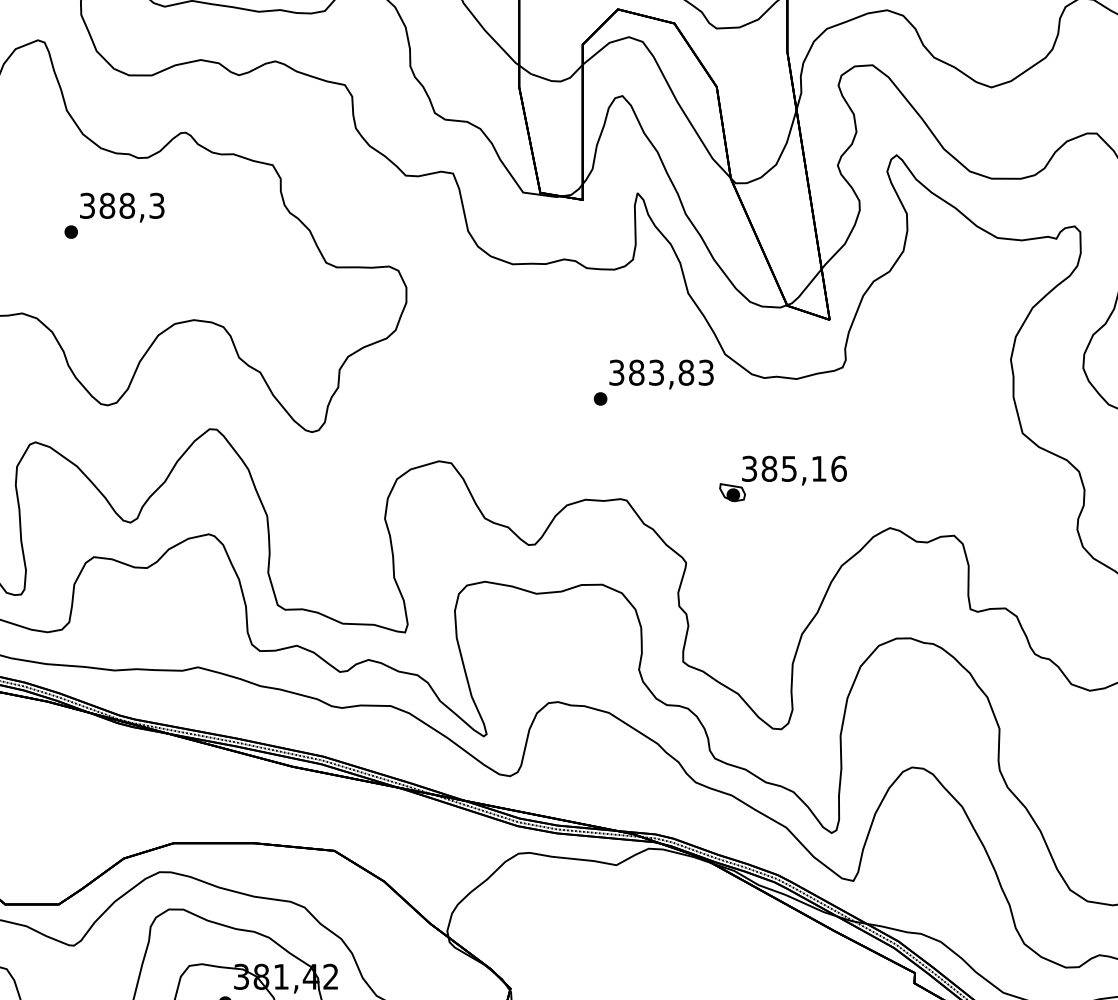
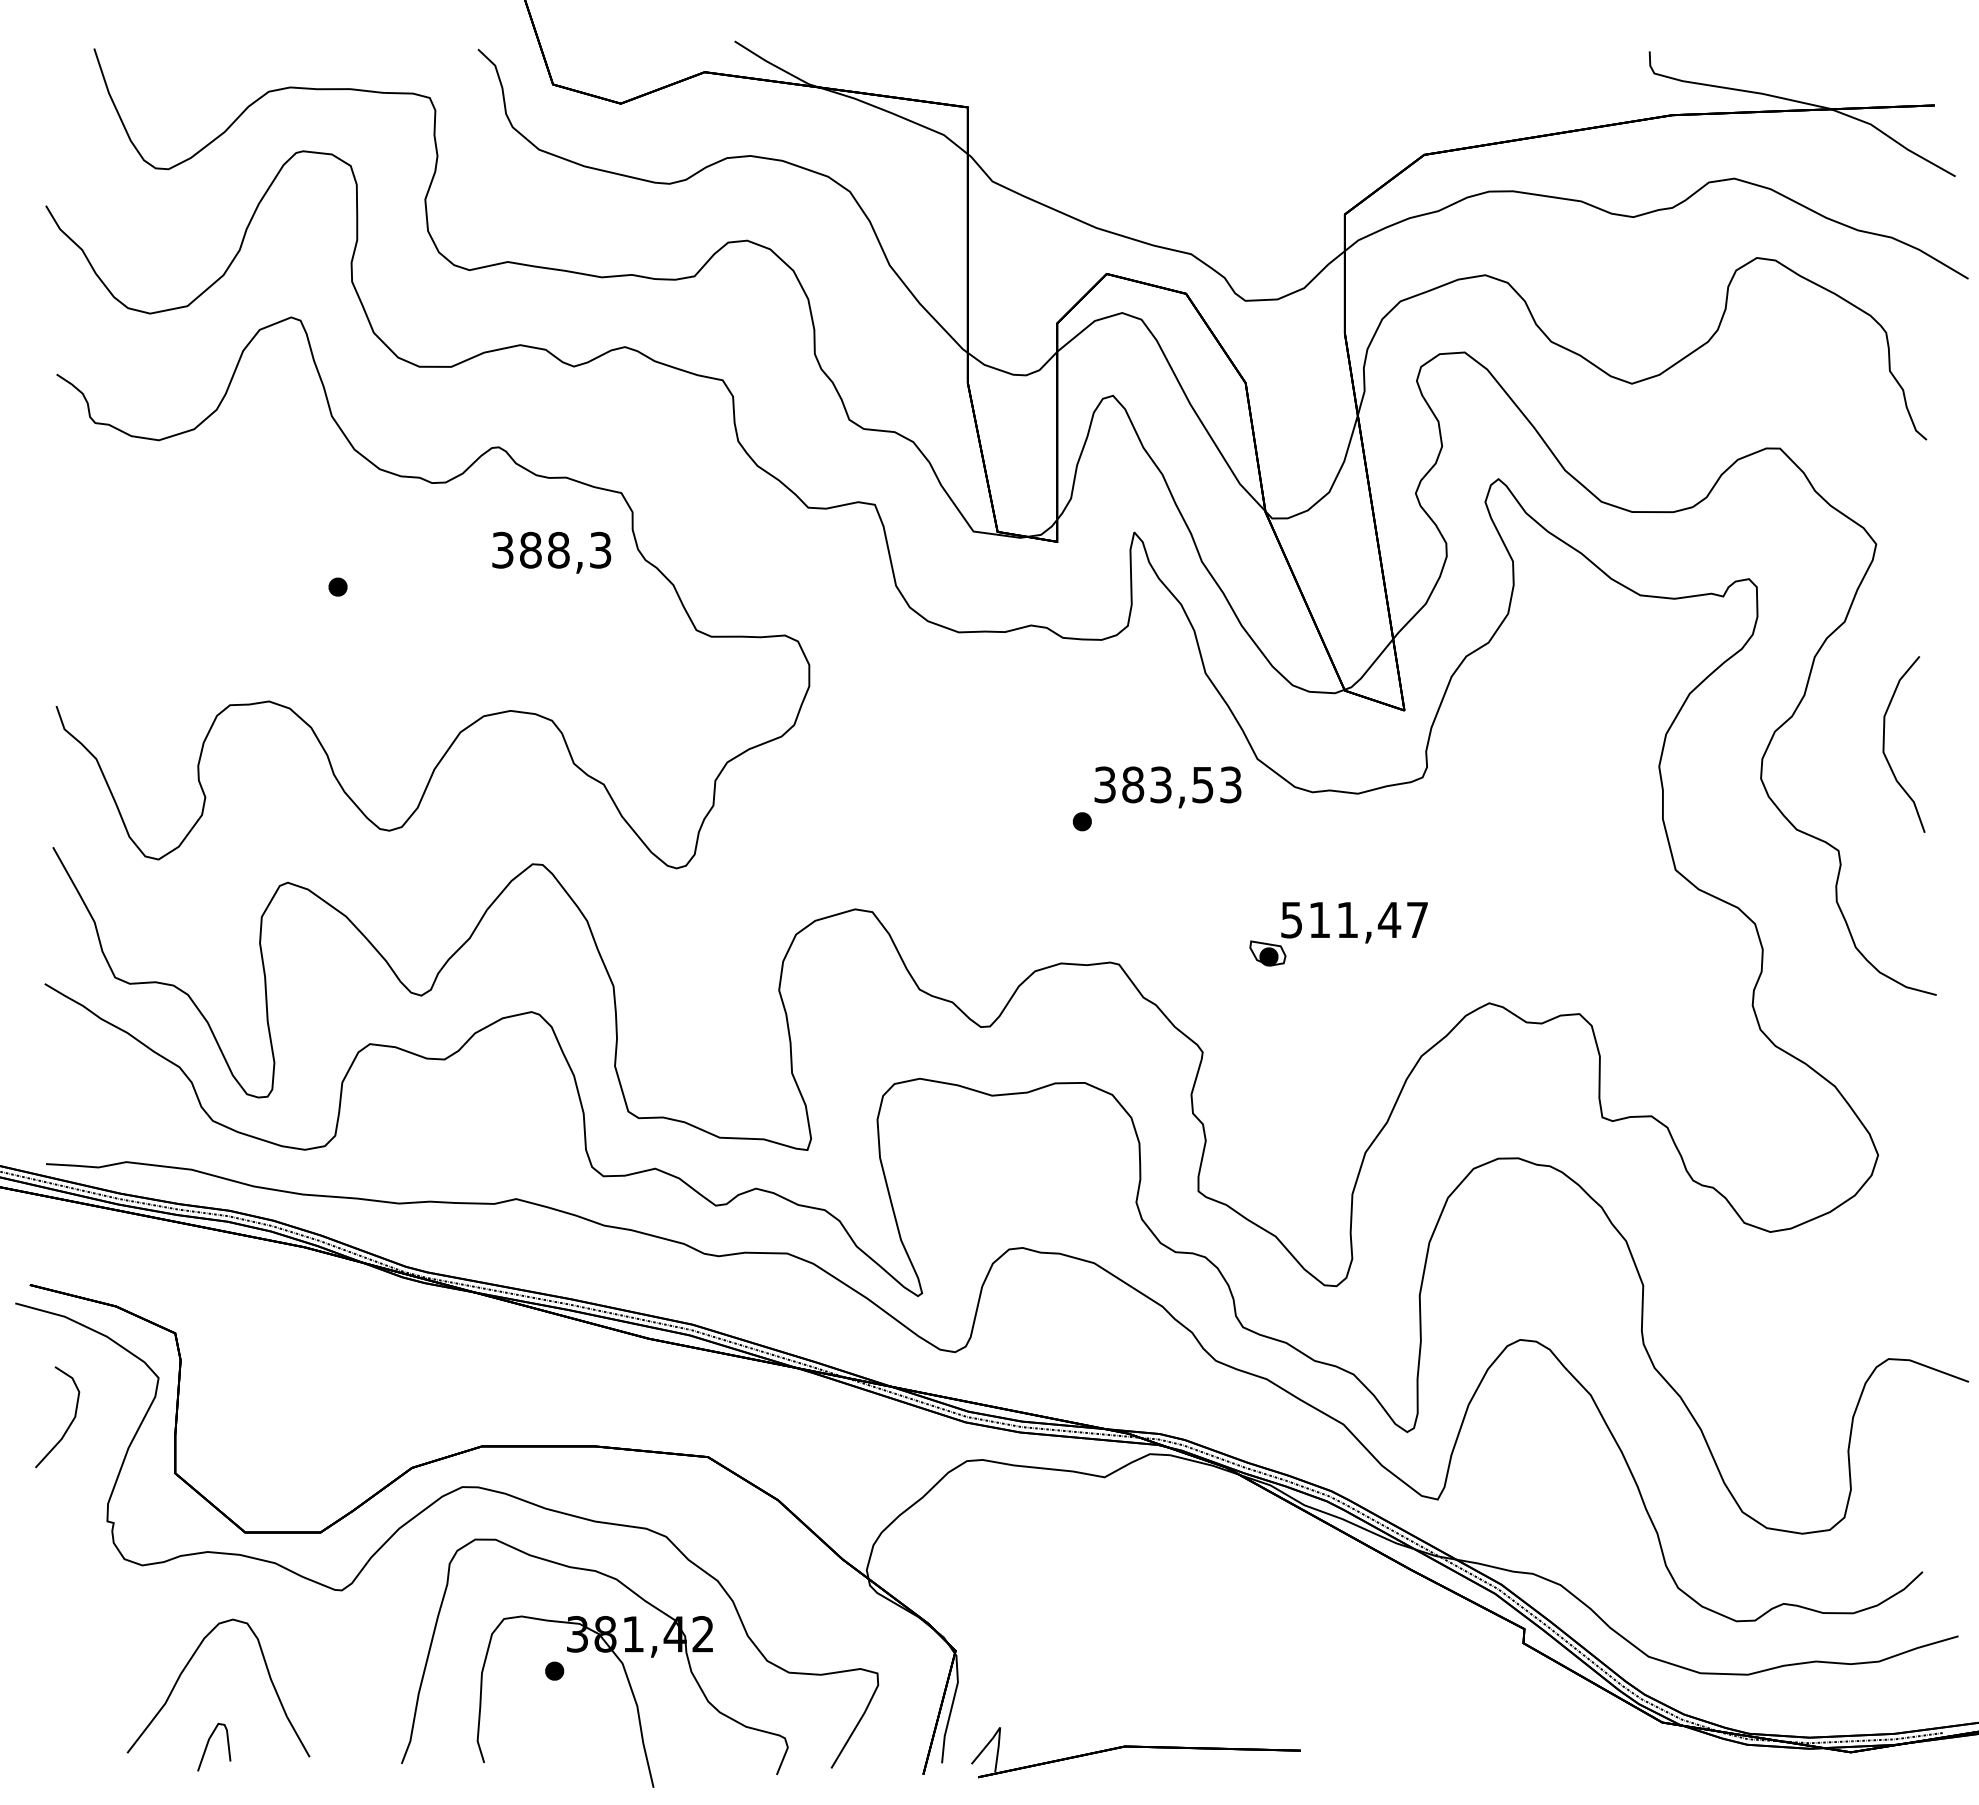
text: (122, 207) -> (551, 552), moved
text: (686, 372) -> (1202, 784), 383,83 -> 383,53
text: (794, 468) -> (1354, 919), 385,16 -> 511,47

